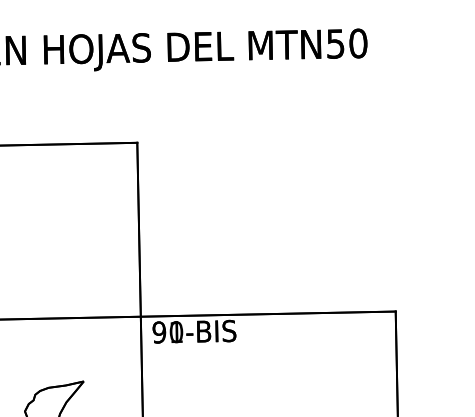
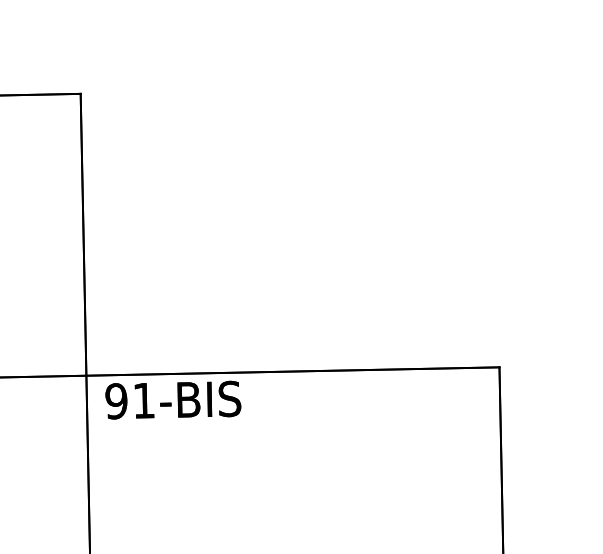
text: (176, 332) -> (144, 401), 90-BIS -> 91-BIS

